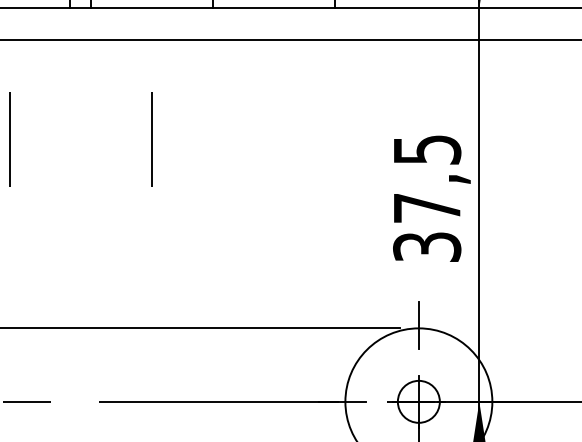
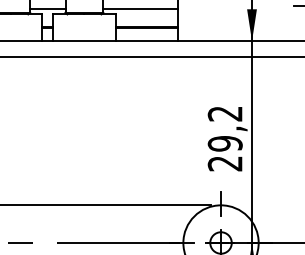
line: (9, 139) -> (11, 108), removed
line: (152, 139) -> (84, 108), removed
text: (425, 197) -> (224, 138), 37,5 -> 29,2

